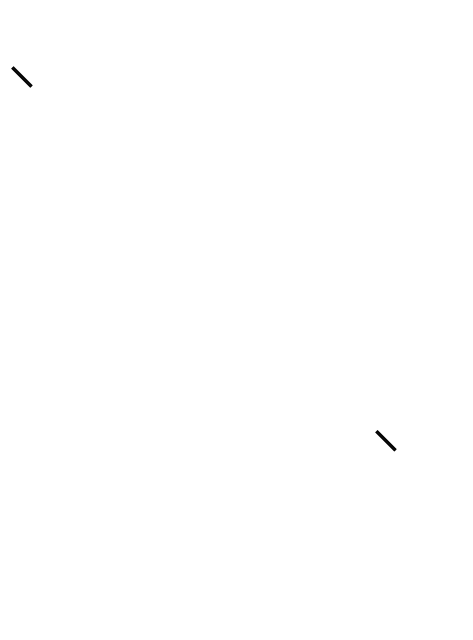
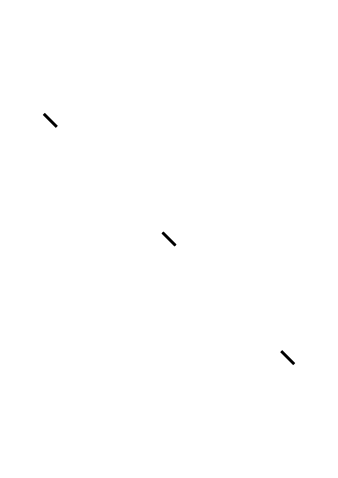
line: (203, 258) -> (168, 238), added

